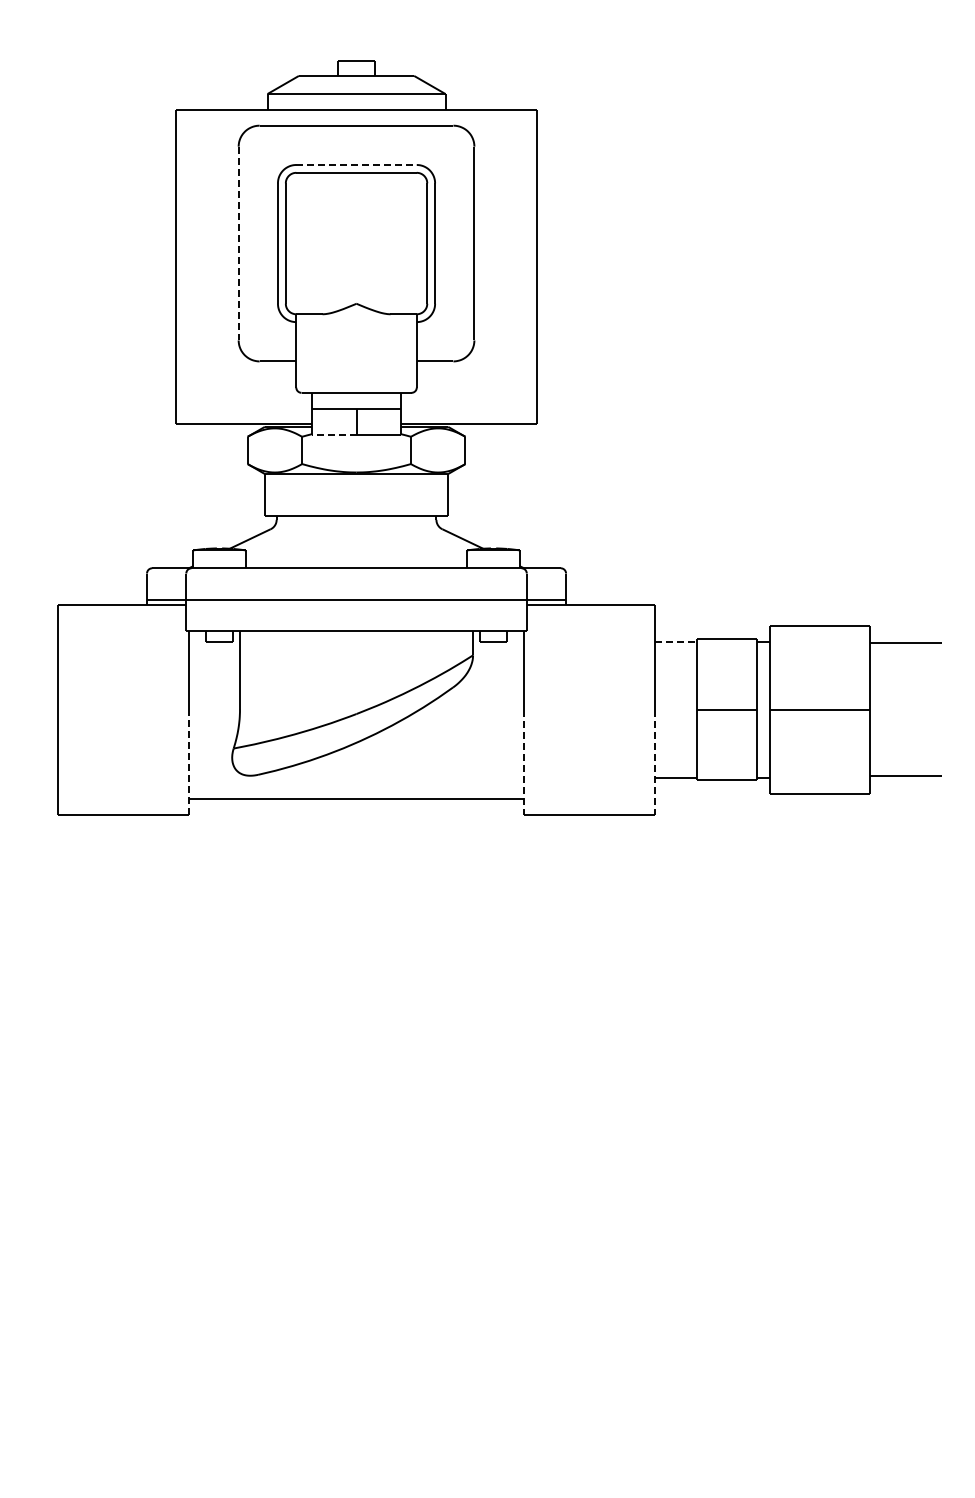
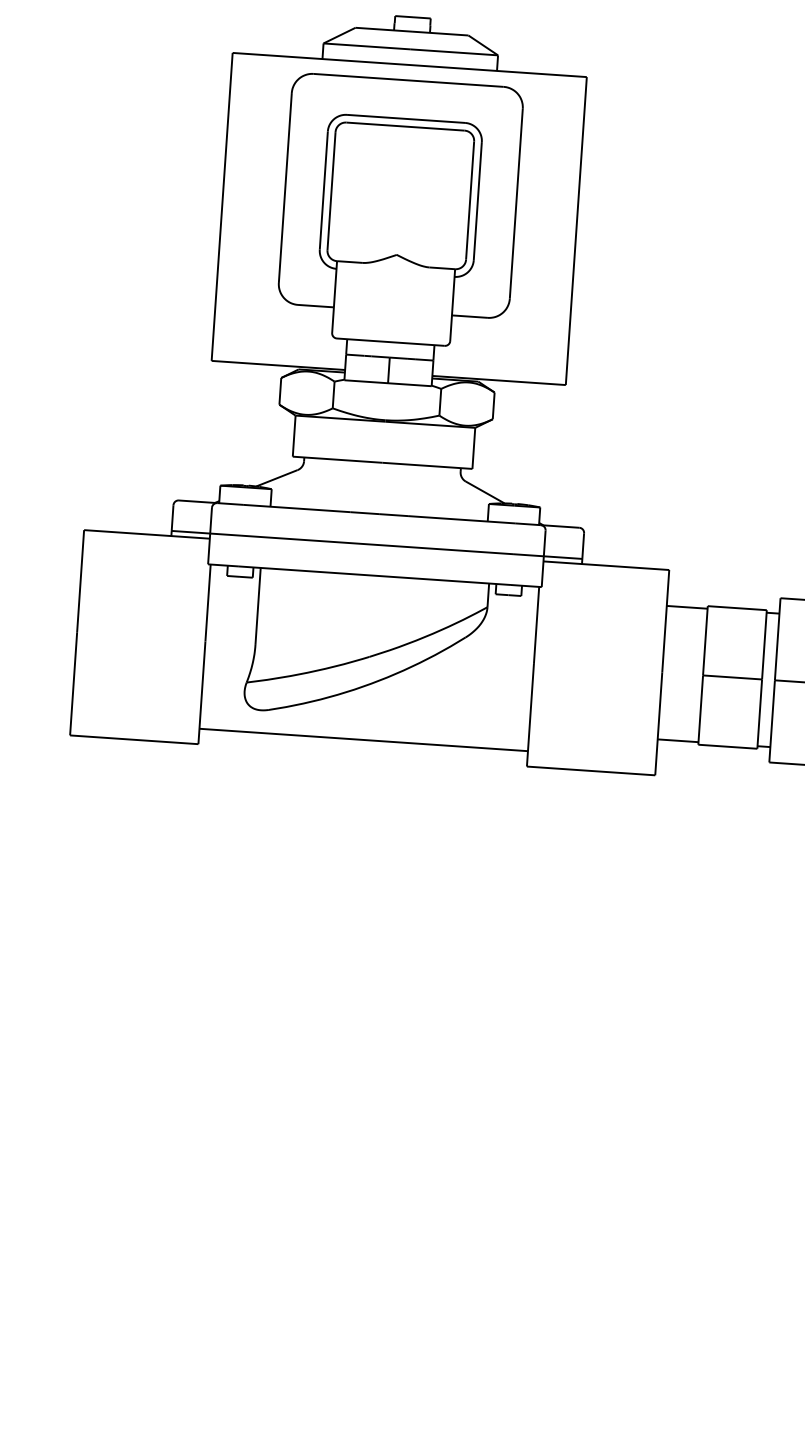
line: (357, 164) -> (407, 118), dashed -> solid
line: (238, 243) -> (285, 187), dashed -> solid
line: (333, 434) -> (365, 381), dashed -> solid
line: (675, 641) -> (686, 607), dashed -> solid
line: (188, 761) -> (201, 692), dashed -> solid
line: (524, 762) -> (530, 715), dashed -> solid
line: (655, 762) -> (659, 724), dashed -> solid

